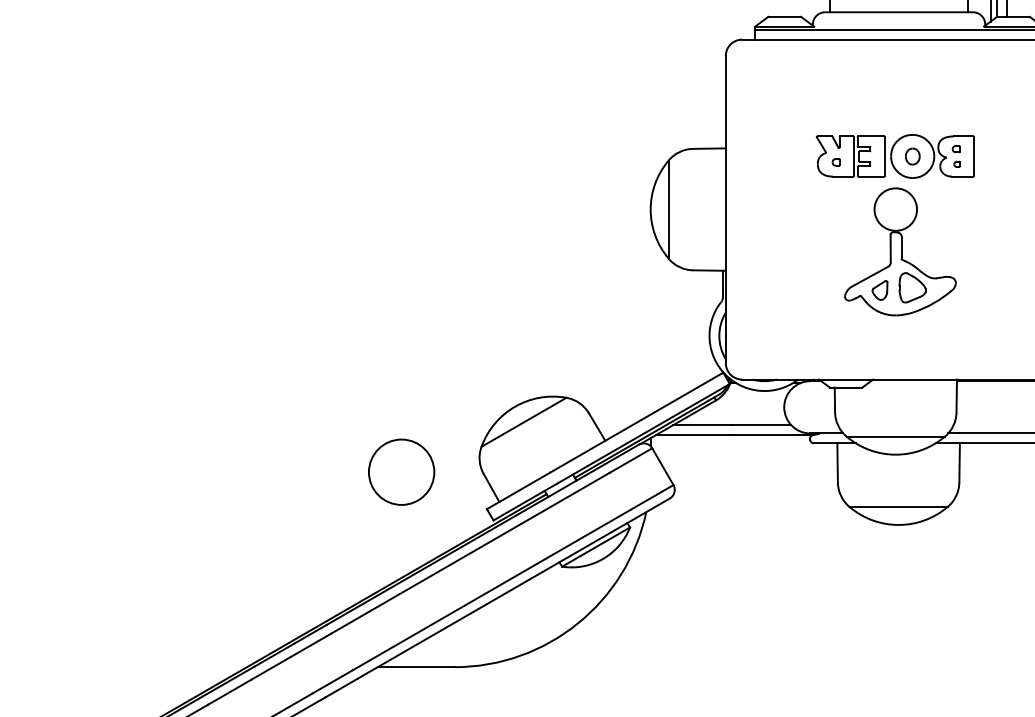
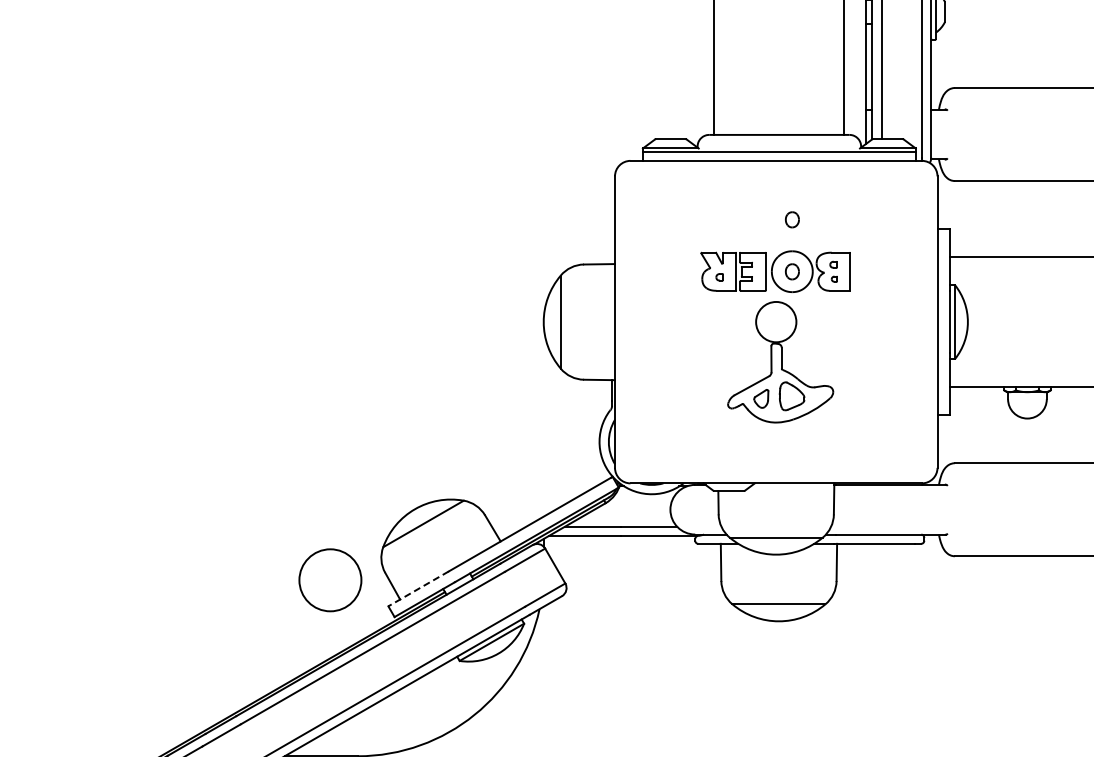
part: (912, 101) -> (792, 219), added
circle: (401, 472) -> (330, 580), moved
line: (518, 490) -> (418, 588), solid -> dashed

